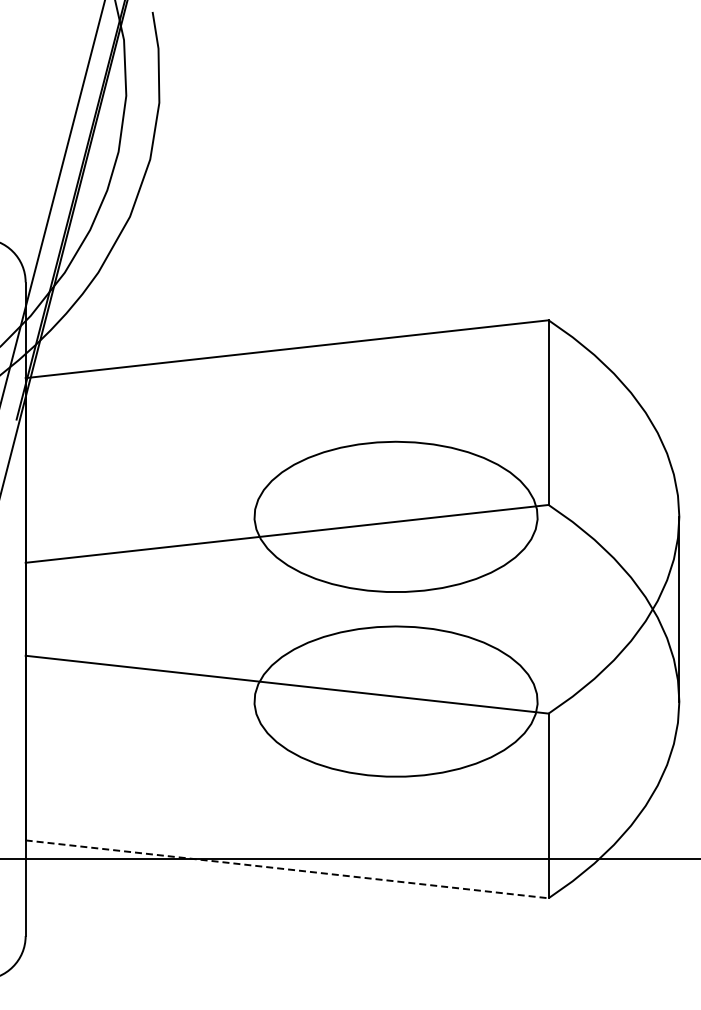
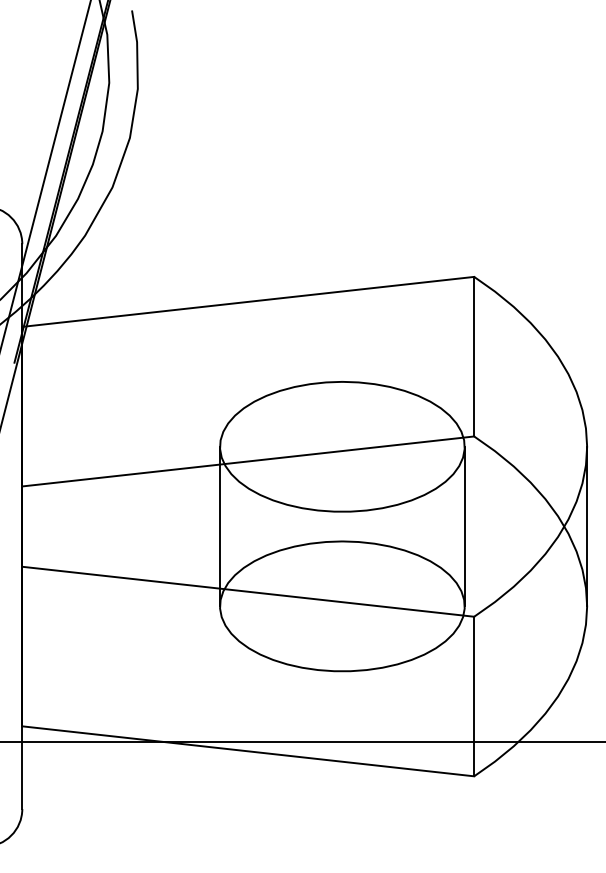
line: (254, 608) -> (220, 525), added
line: (537, 608) -> (464, 525), added
line: (287, 869) -> (248, 751), dashed -> solid

